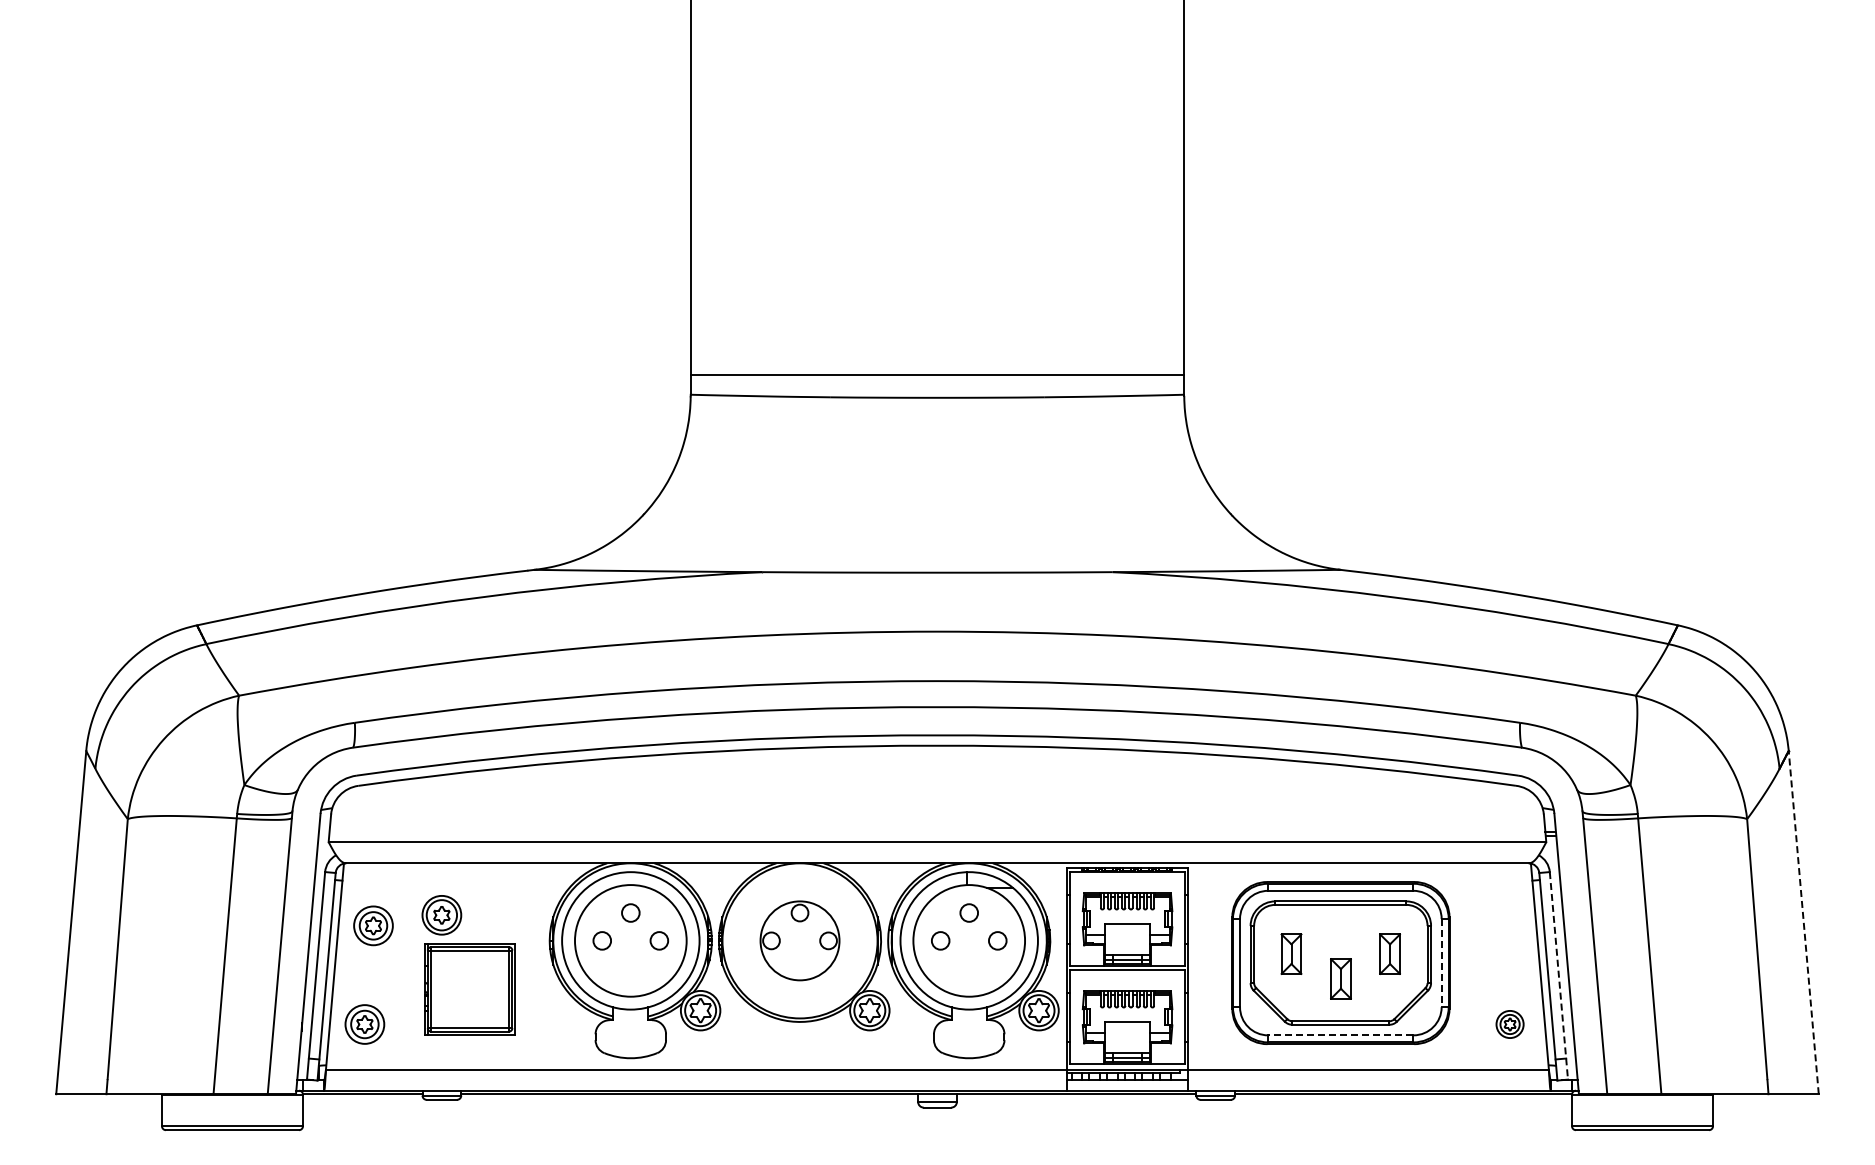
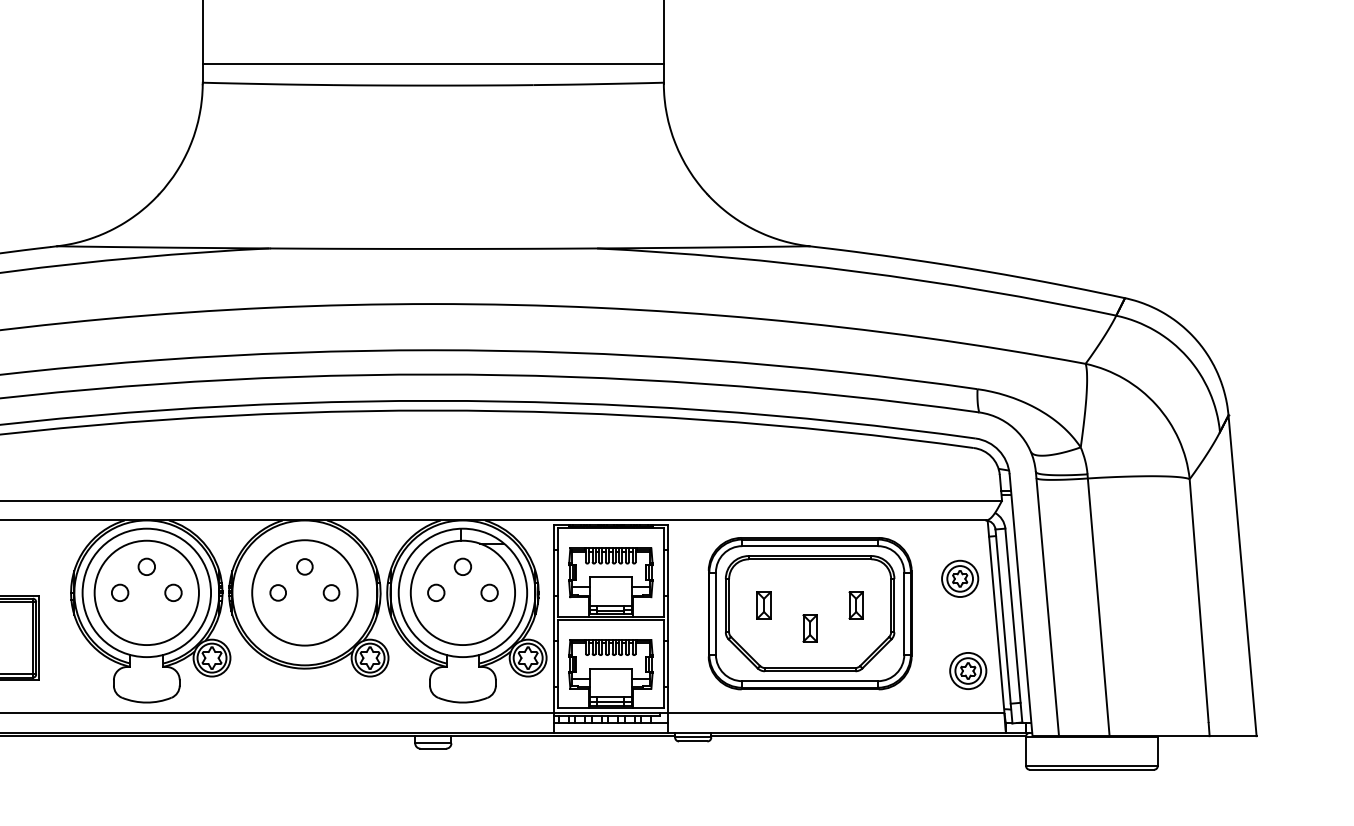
line: (1803, 922) -> (1242, 575), dashed -> solid
part: (1501, 925) -> (960, 578), added
circle: (799, 940) -> (304, 592), size x1.43
part: (1291, 954) -> (764, 605), size x0.71
part: (1390, 954) -> (856, 605), size x0.71
line: (1441, 963) -> (904, 614), dashed -> solid
line: (1558, 976) -> (1013, 626), dashed -> solid
part: (1340, 978) -> (809, 628), size x0.71
part: (1509, 1024) -> (967, 671), size x1.43
line: (1340, 1035) -> (809, 681), dashed -> solid

